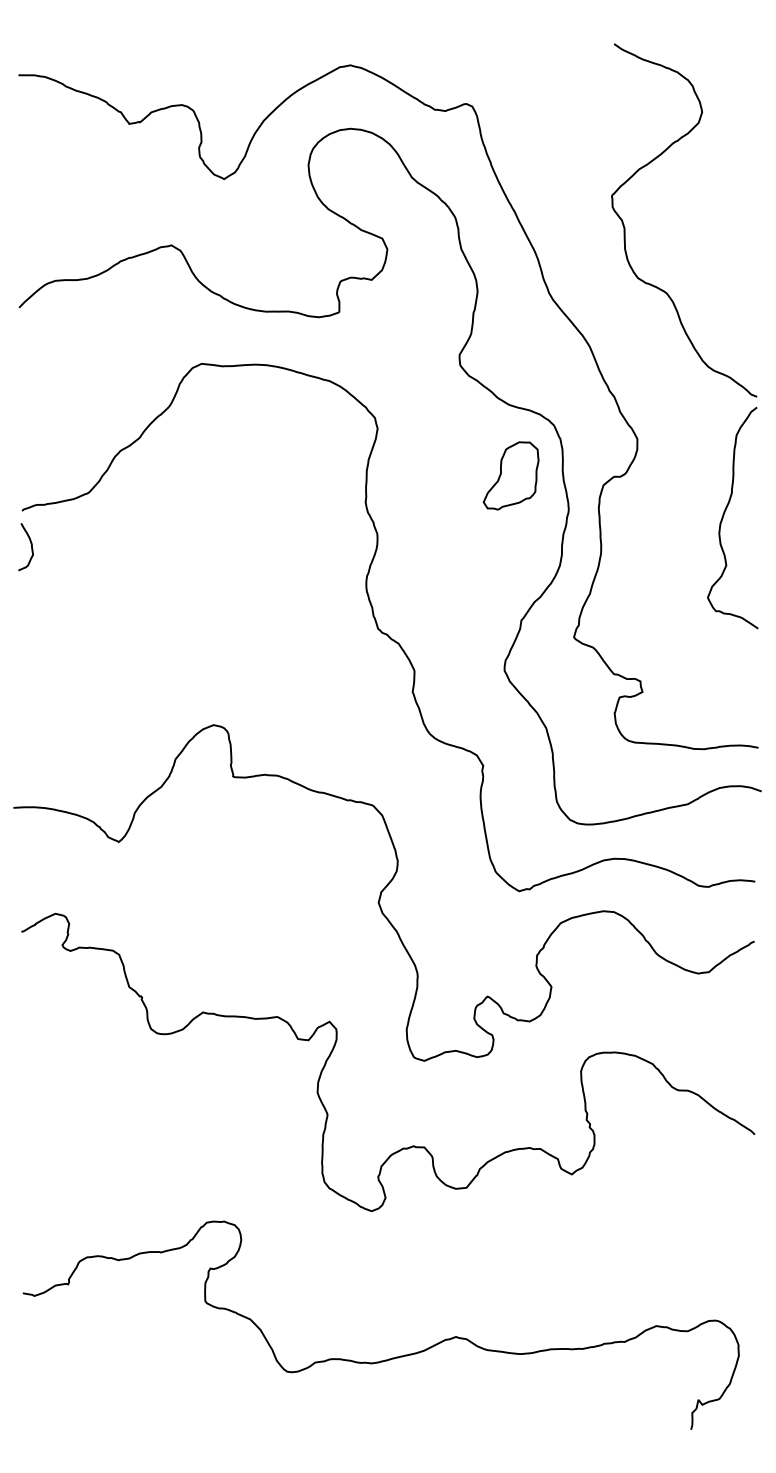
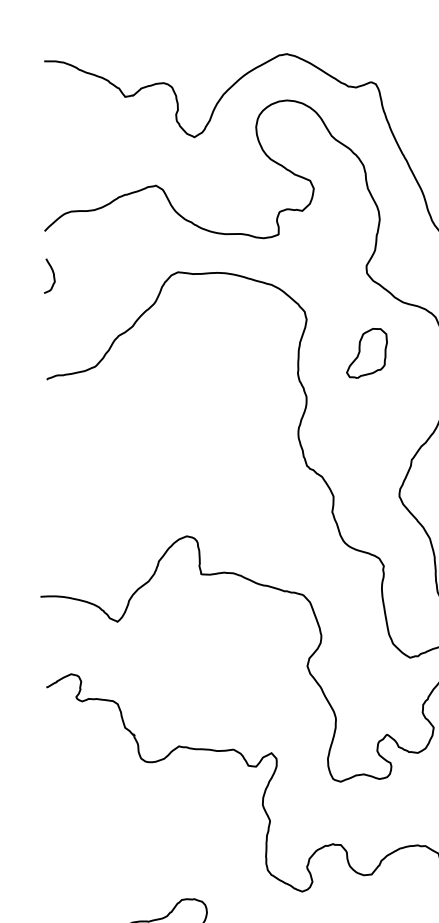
part: (510, 475) -> (366, 353), moved
curve: (30, 544) -> (52, 274), moved

